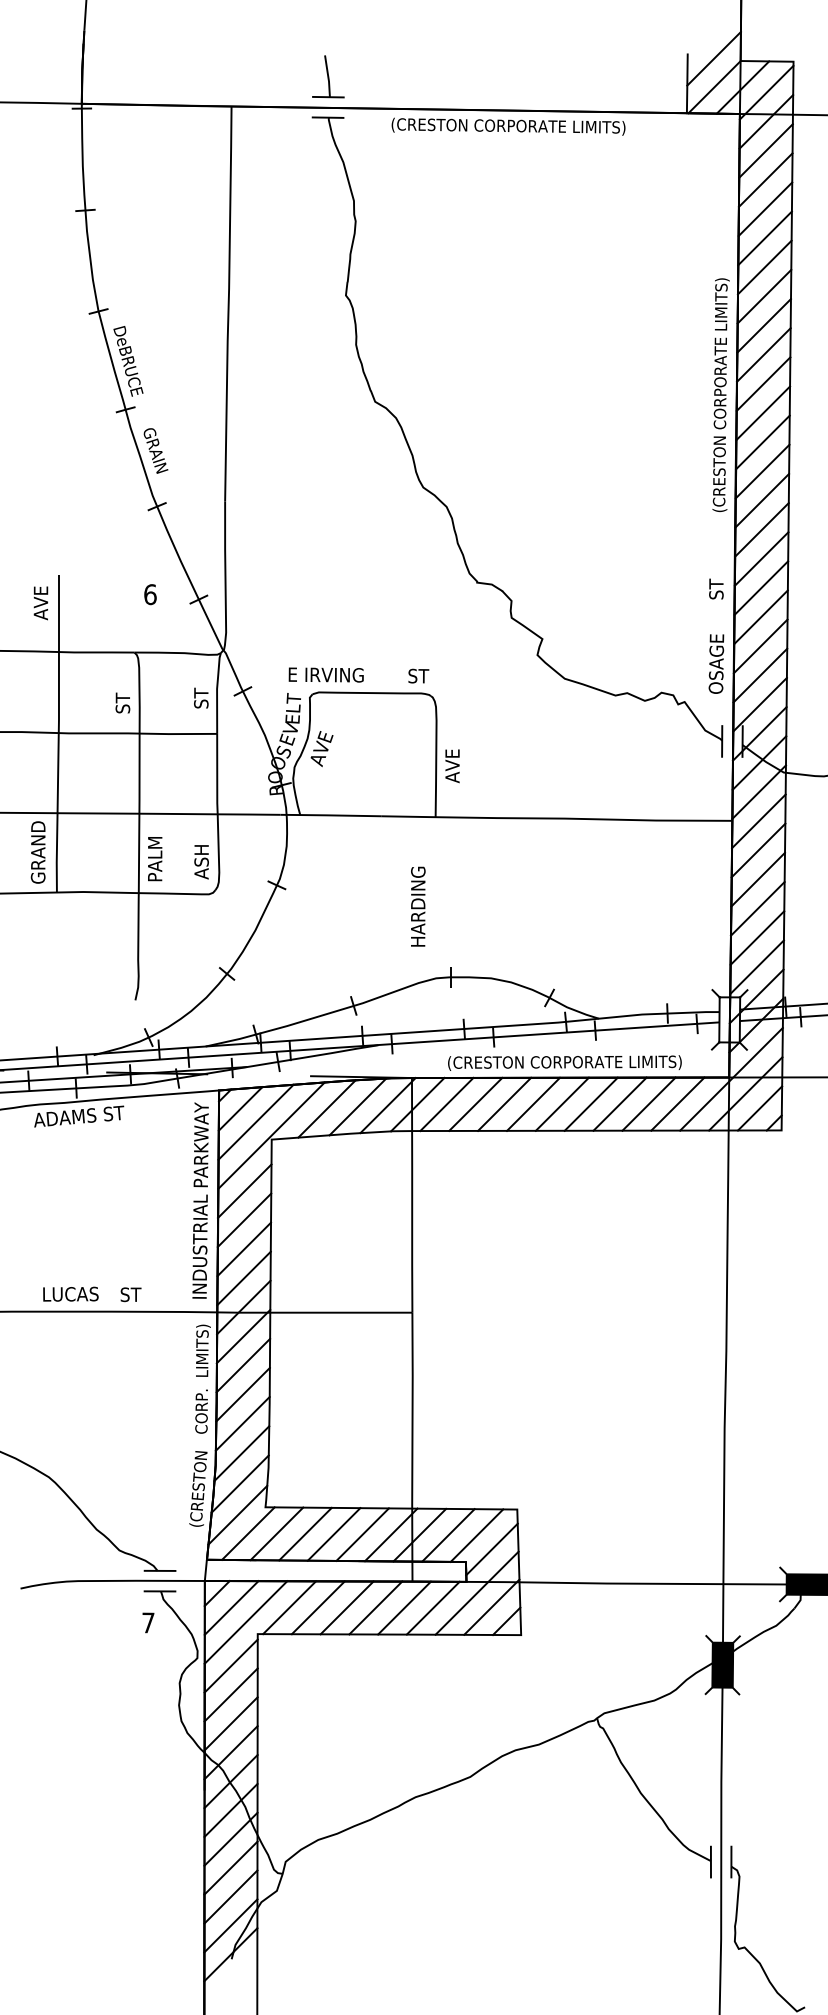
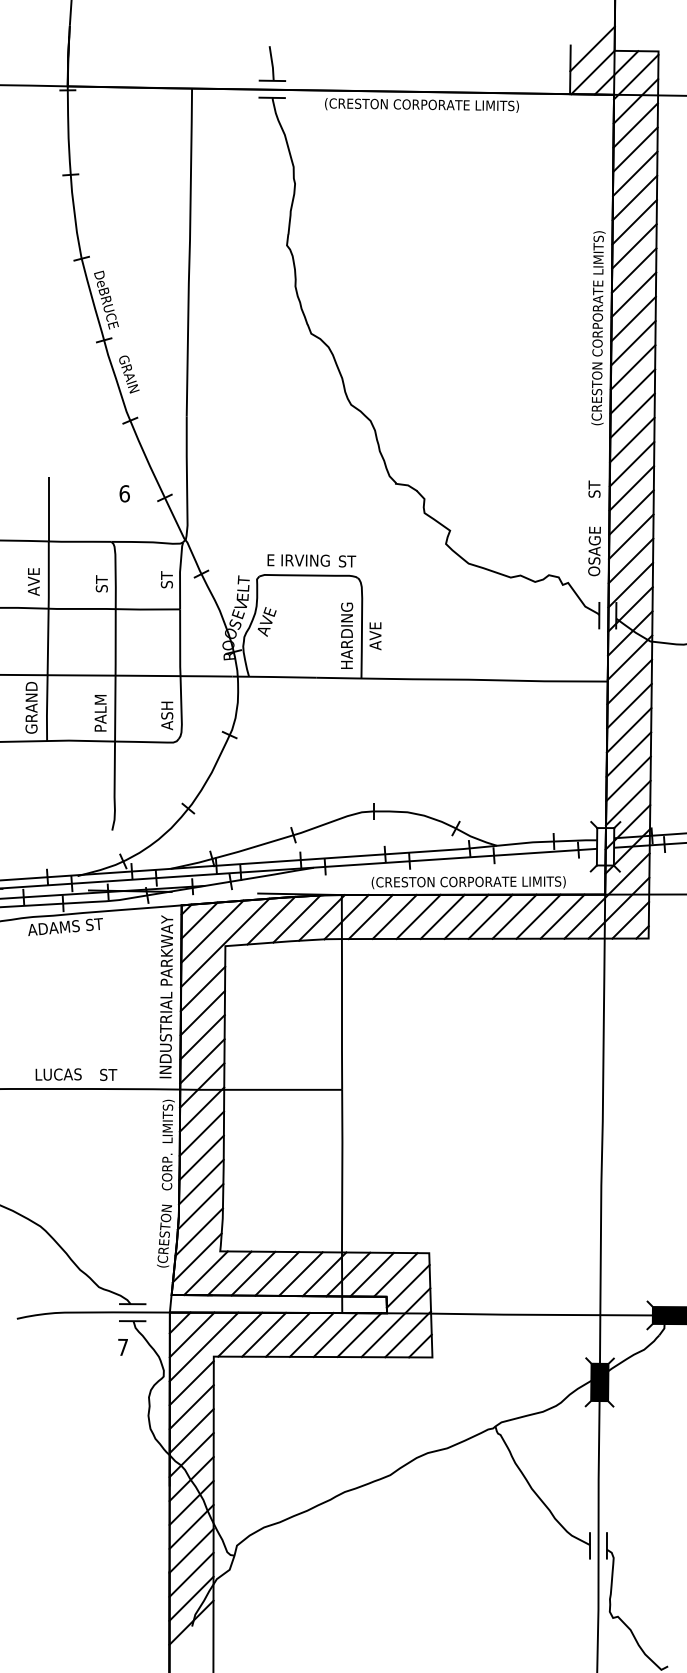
text: (40, 602) -> (33, 581), moved
text: (326, 675) -> (298, 560), moved
text: (154, 859) -> (100, 713), moved
text: (418, 906) -> (347, 635), moved

